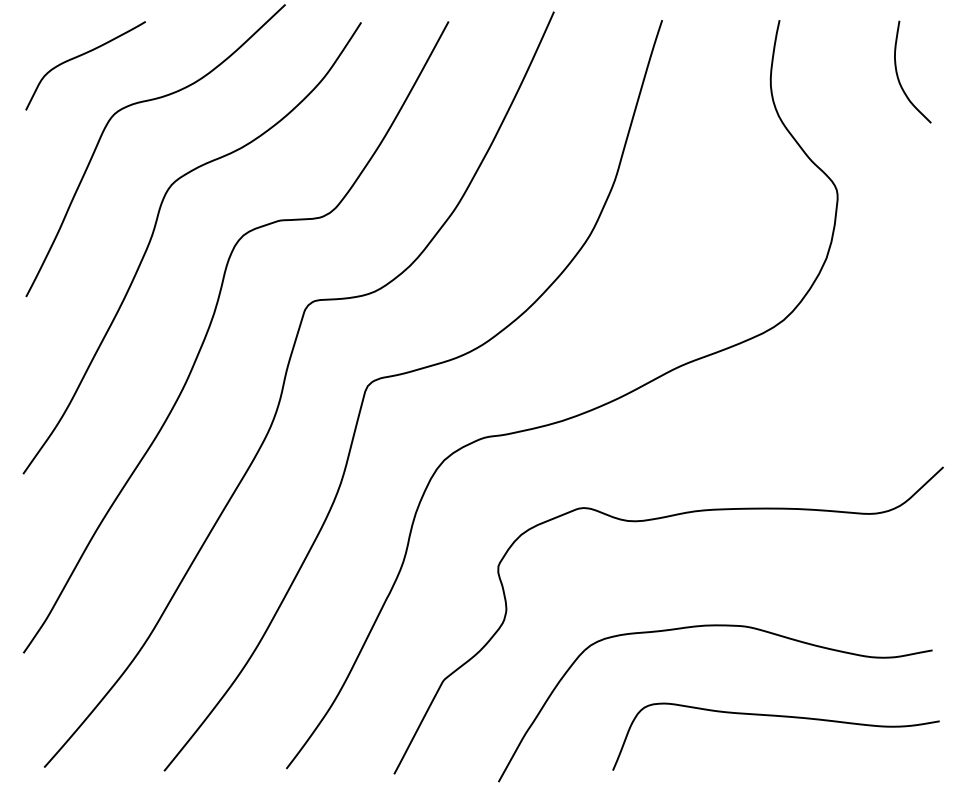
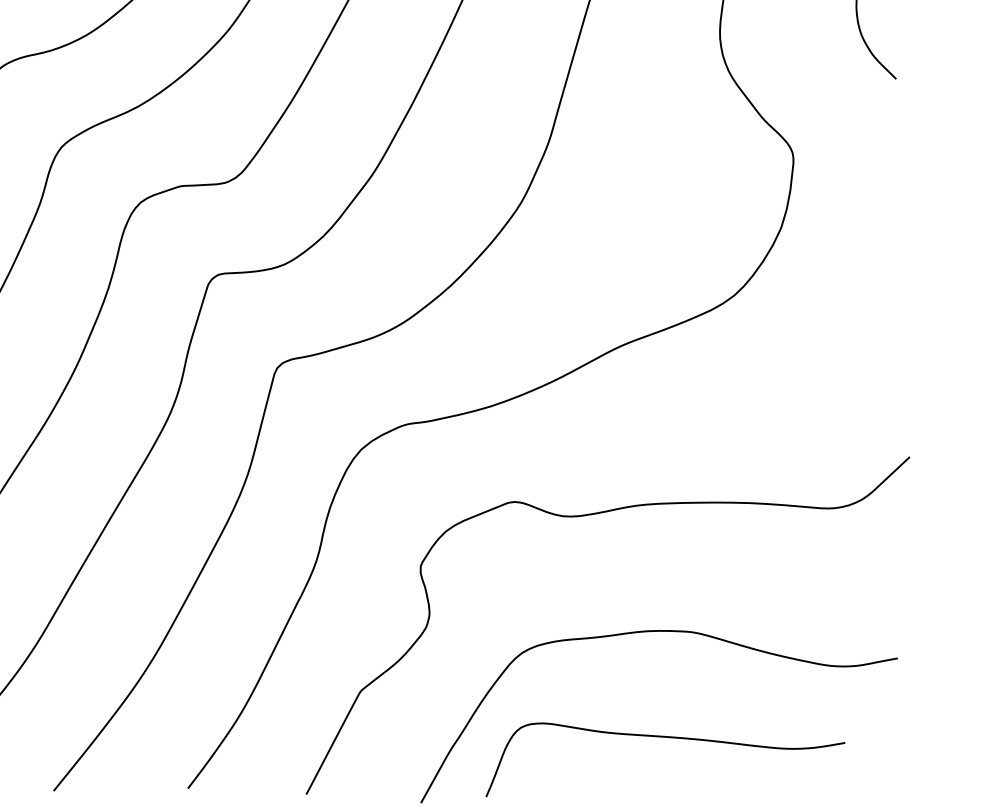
curve: (781, 717) -> (671, 738), moved

